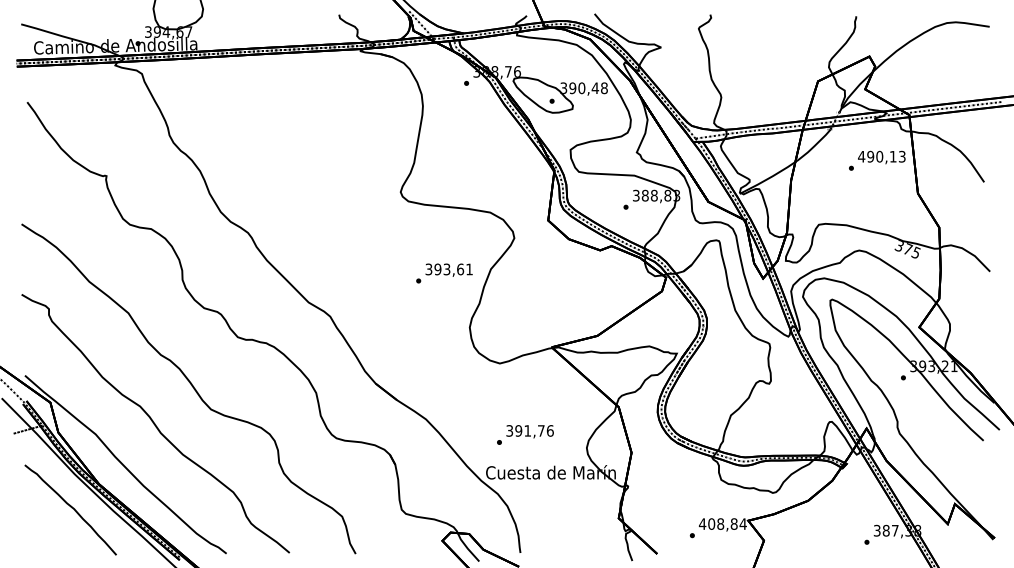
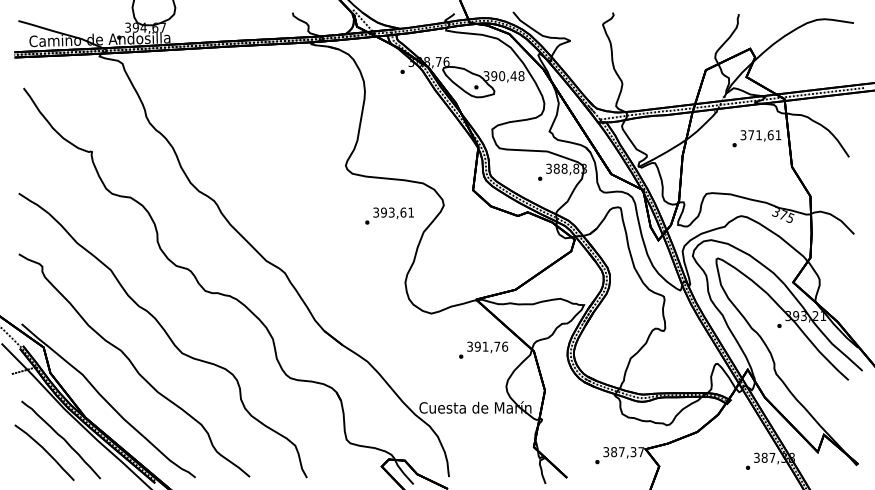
text: (881, 156) -> (760, 135), 490,13 -> 371,61
text: (444, 273) -> (389, 216), moved
text: (525, 434) -> (483, 349), moved
curve: (52, 523) -> (45, 451), added
text: (722, 523) -> (623, 451), 408,84 -> 387,37

